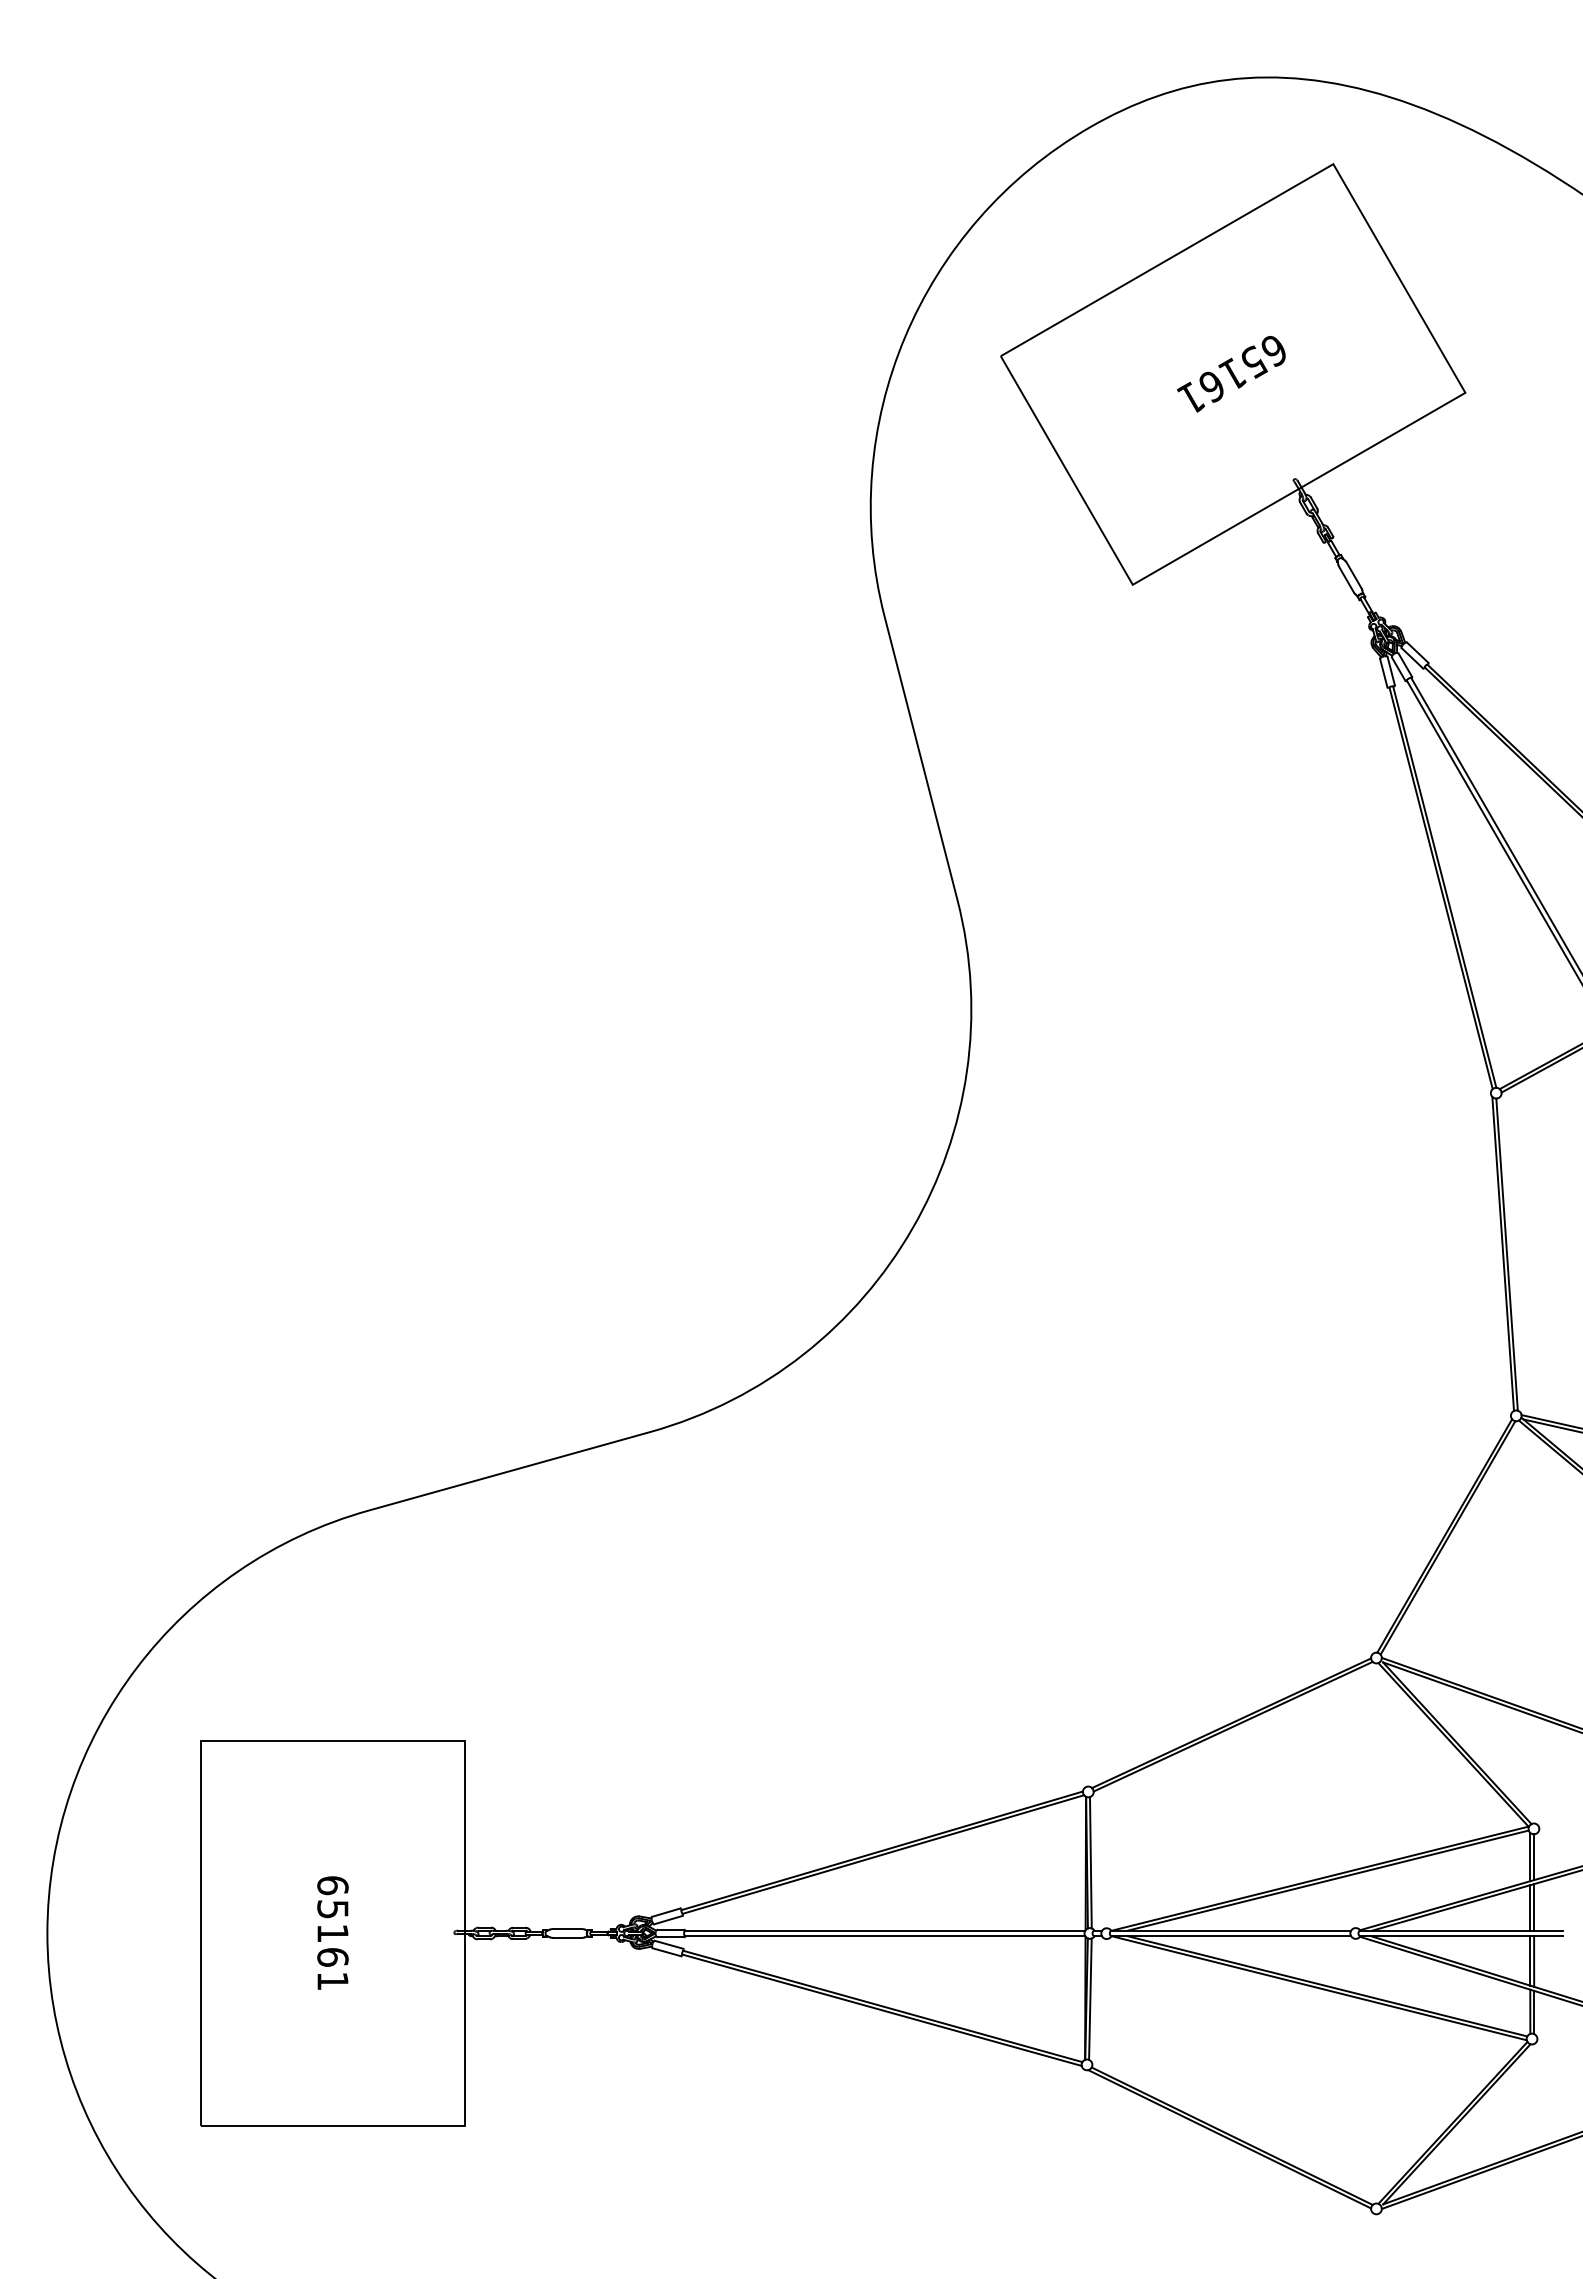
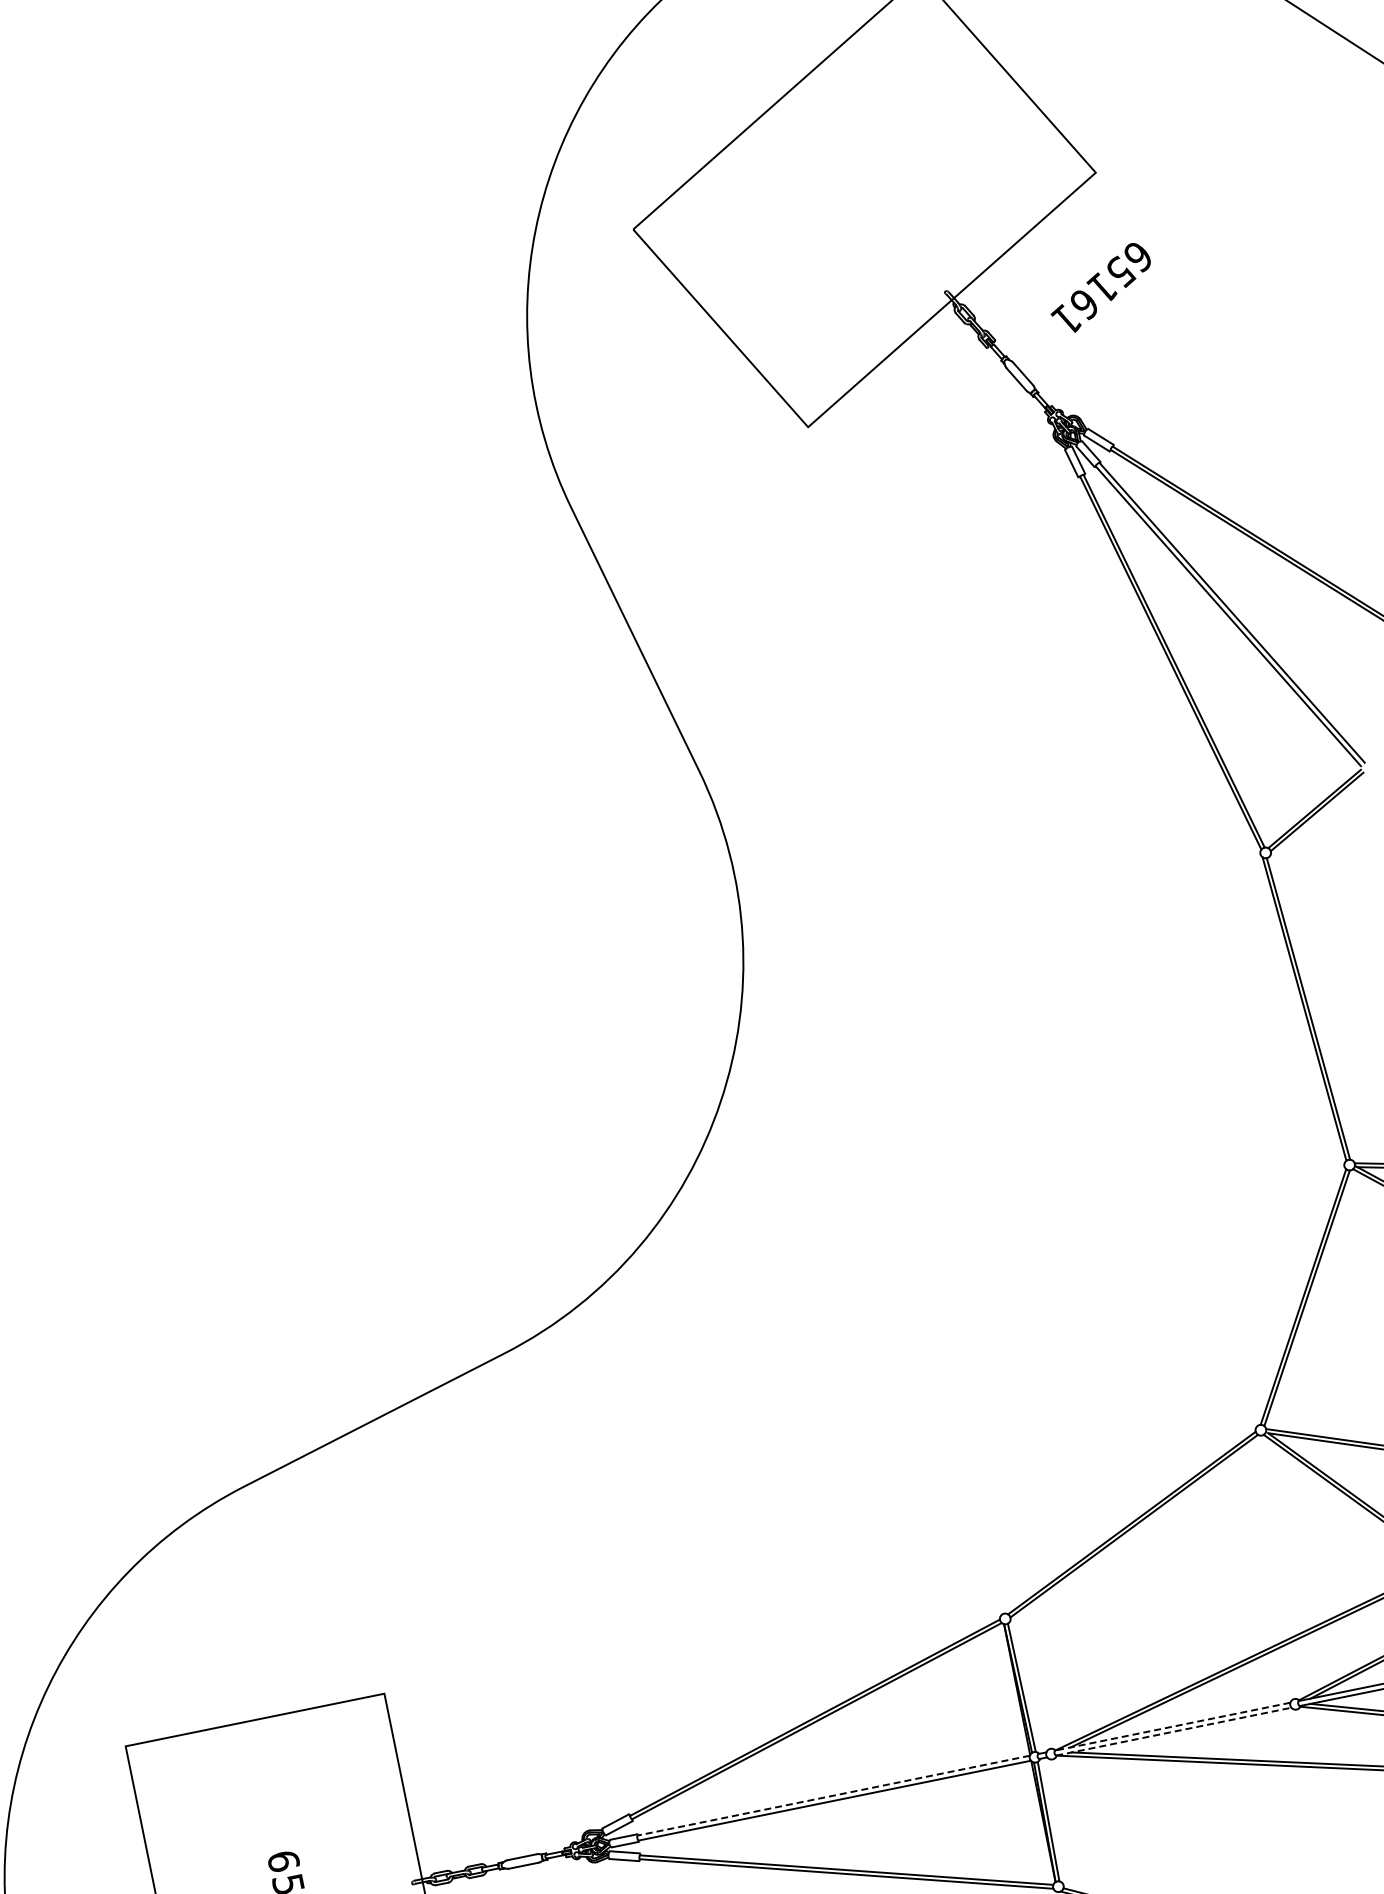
text: (1230, 374) -> (1100, 288), moved
line: (884, 1930) -> (833, 1795), solid -> dashed
line: (1230, 1930) -> (1172, 1726), solid -> dashed
line: (1231, 1936) -> (1174, 1732), solid -> dashed

